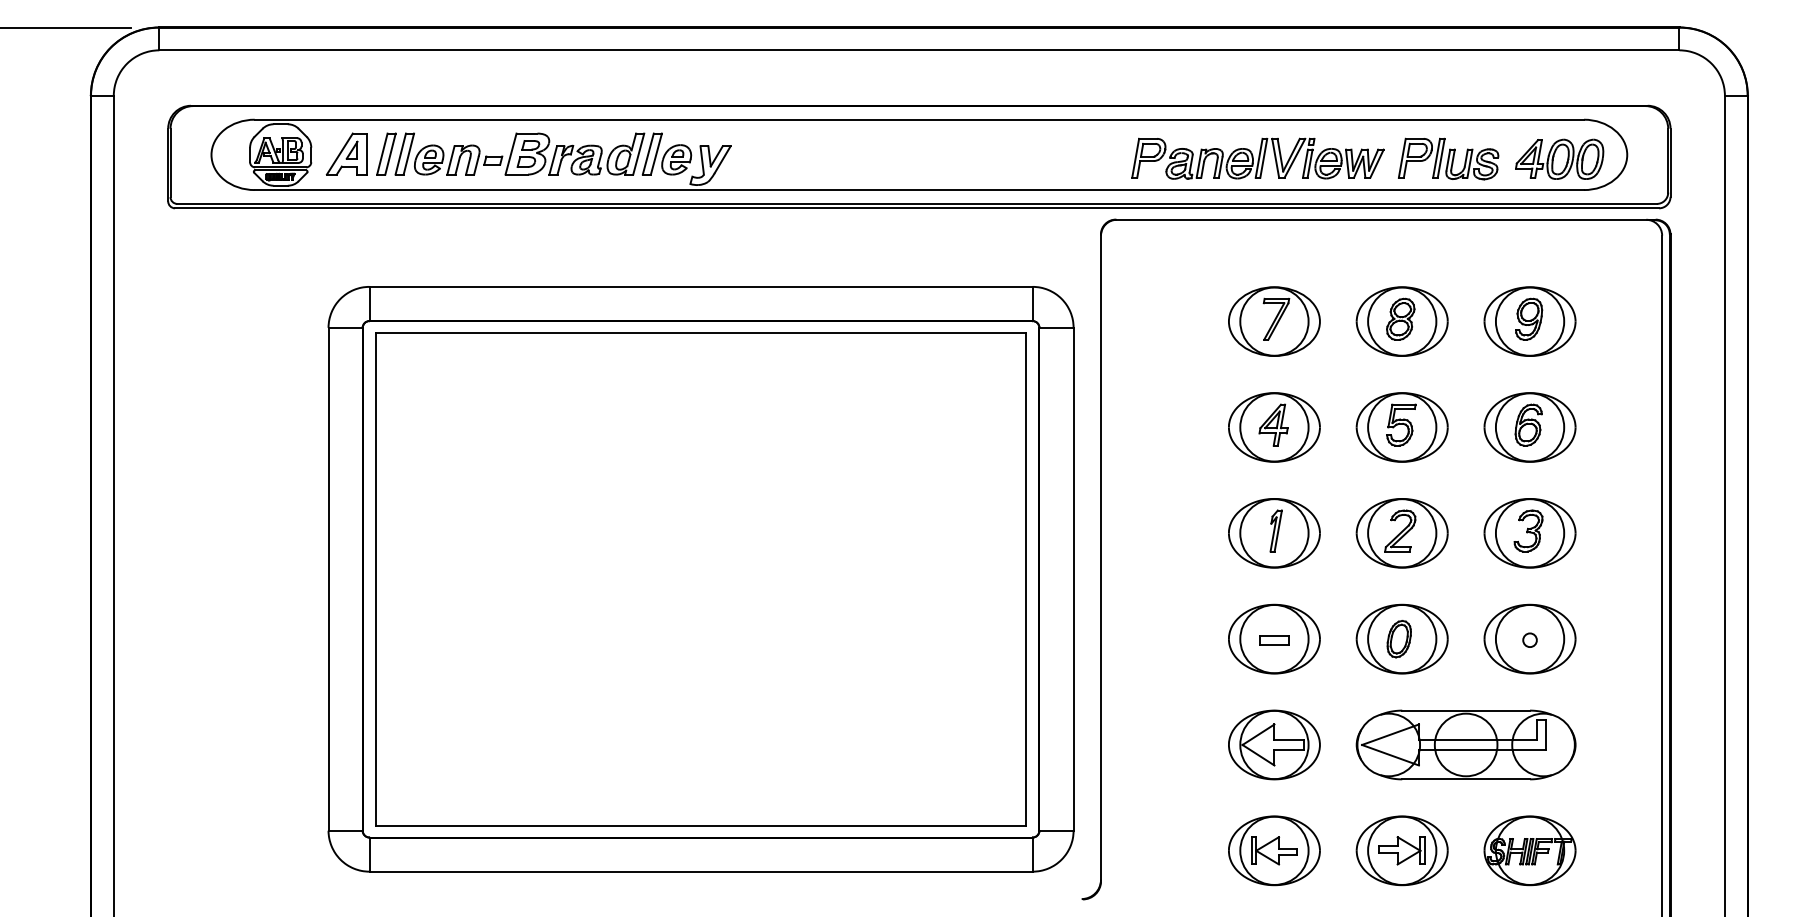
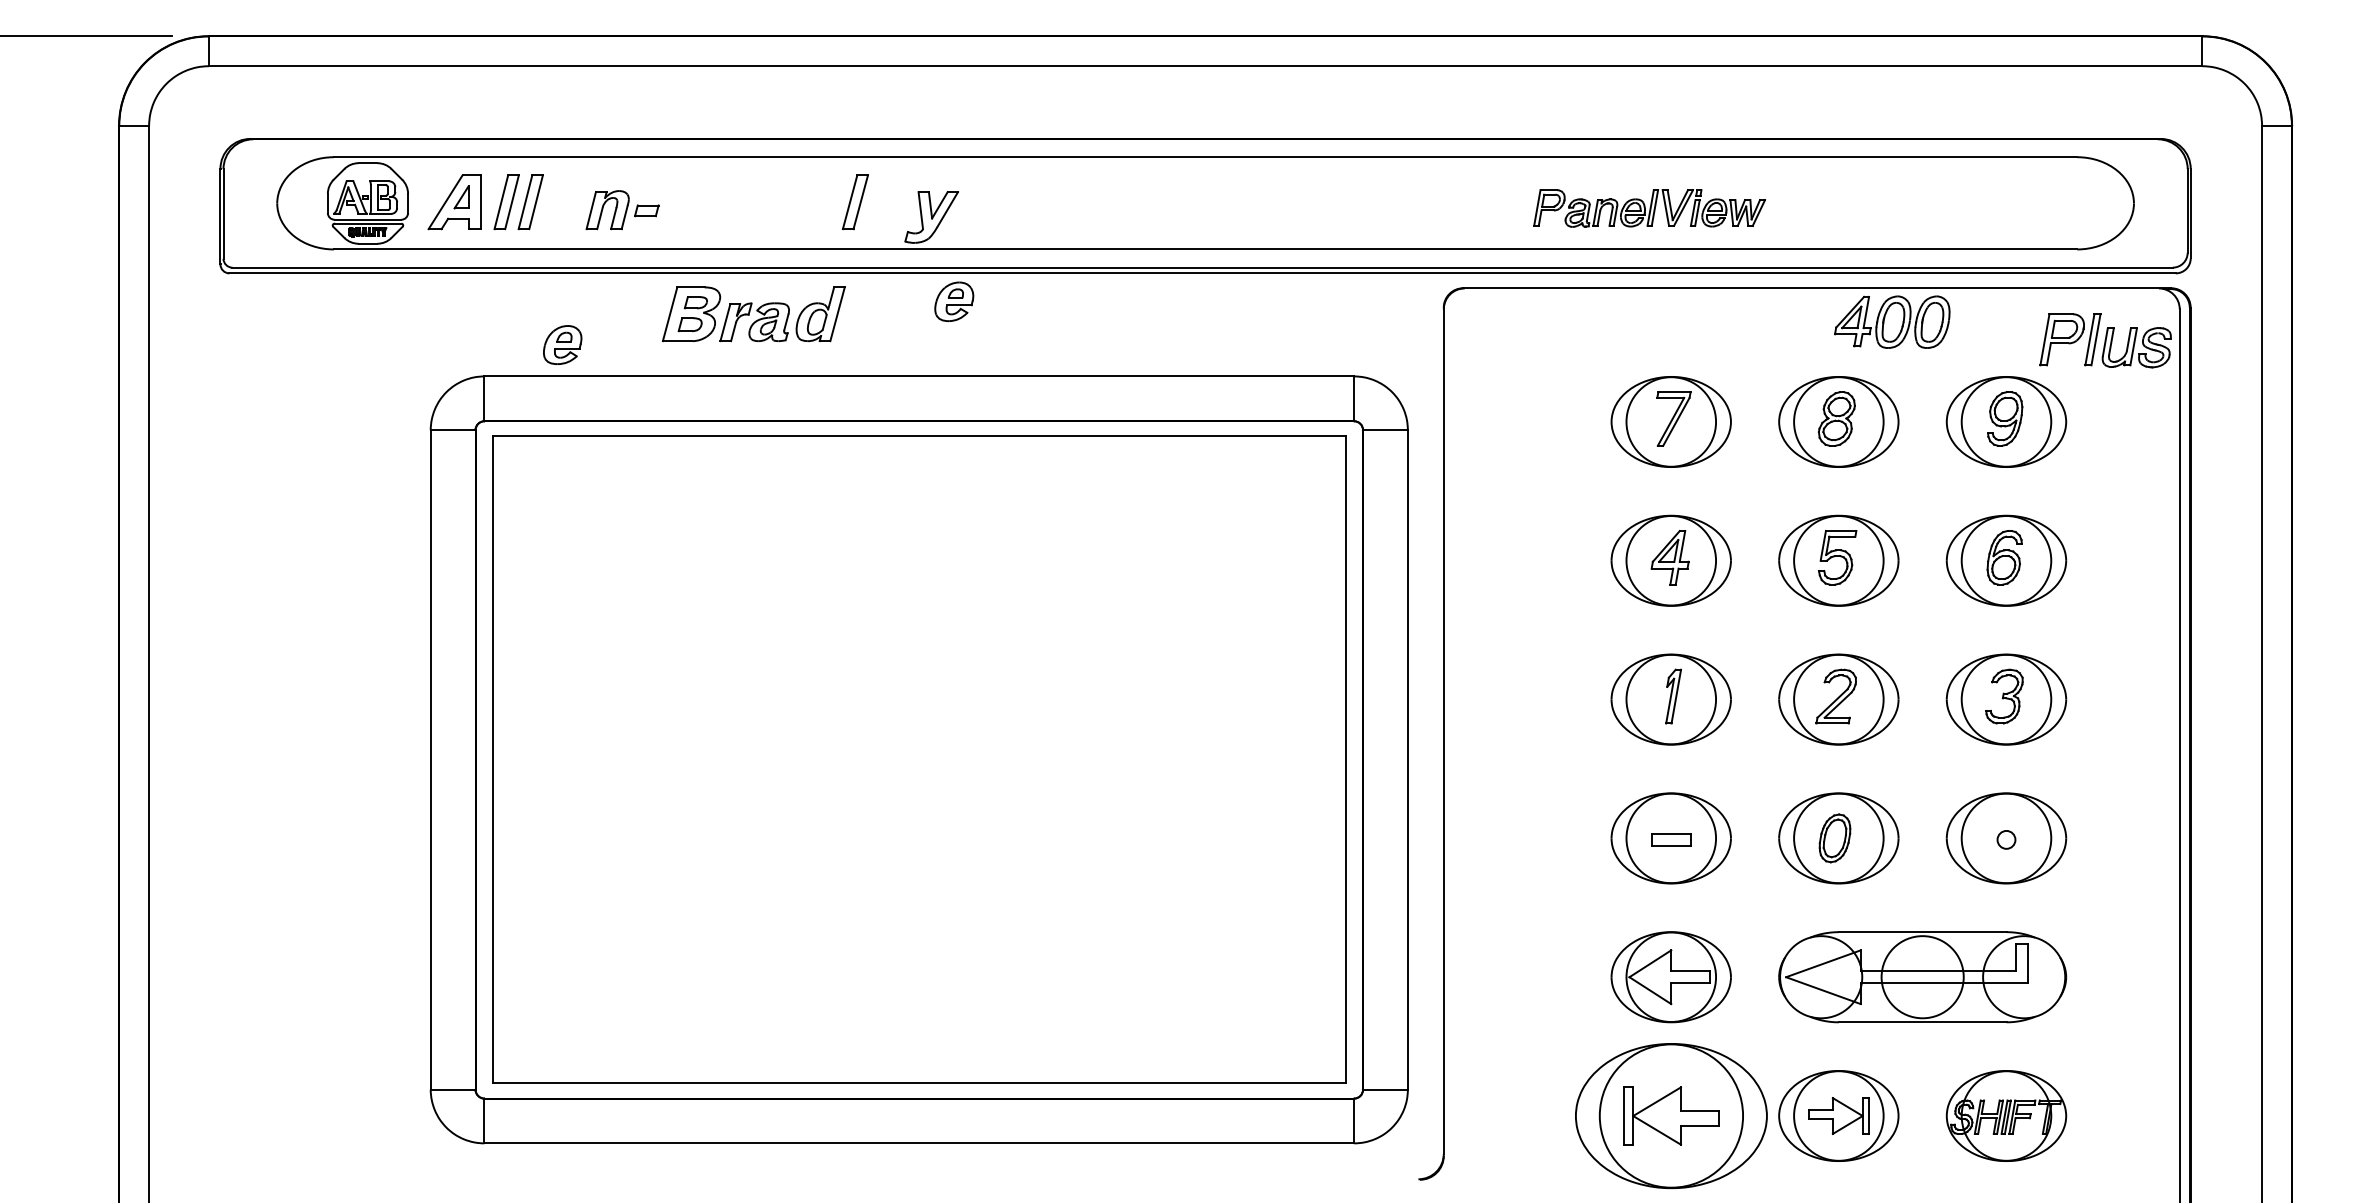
part: (574, 154) -> (753, 314), moved
part: (1257, 158) -> (1649, 208), size x0.7
part: (1448, 158) -> (2105, 340), moved
part: (1559, 158) -> (1892, 321), moved
part: (429, 159) -> (562, 344), moved
part: (676, 159) -> (954, 301), moved
part: (1273, 850) -> (1670, 1115), size x1.6

